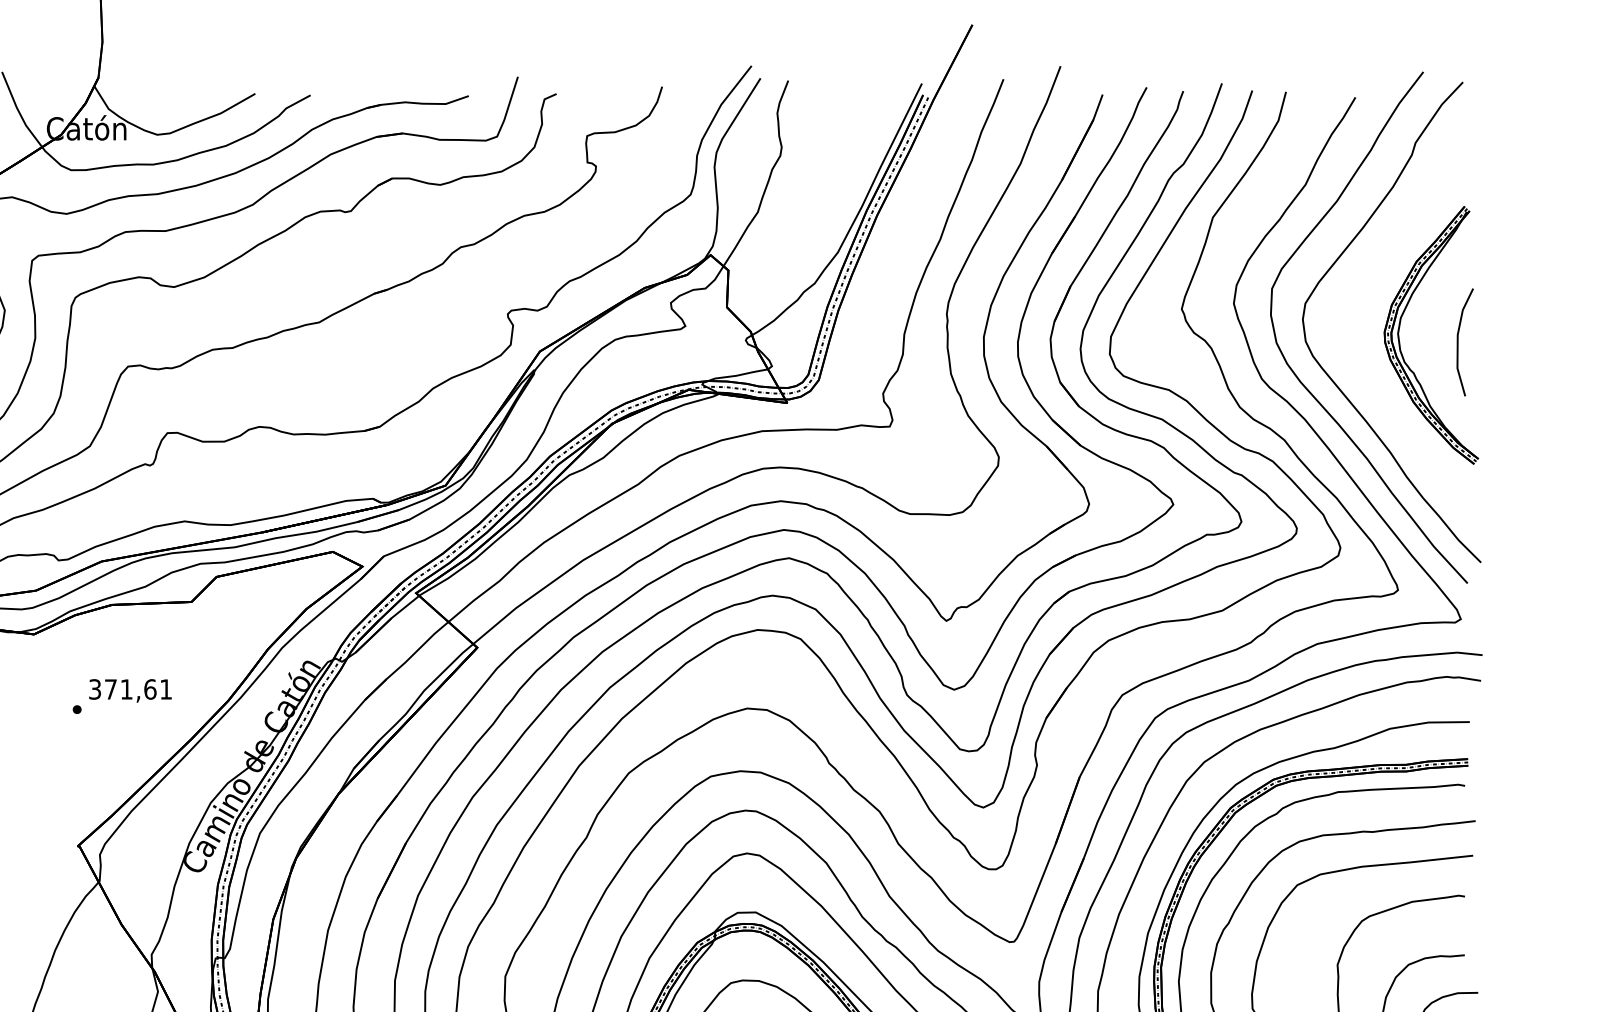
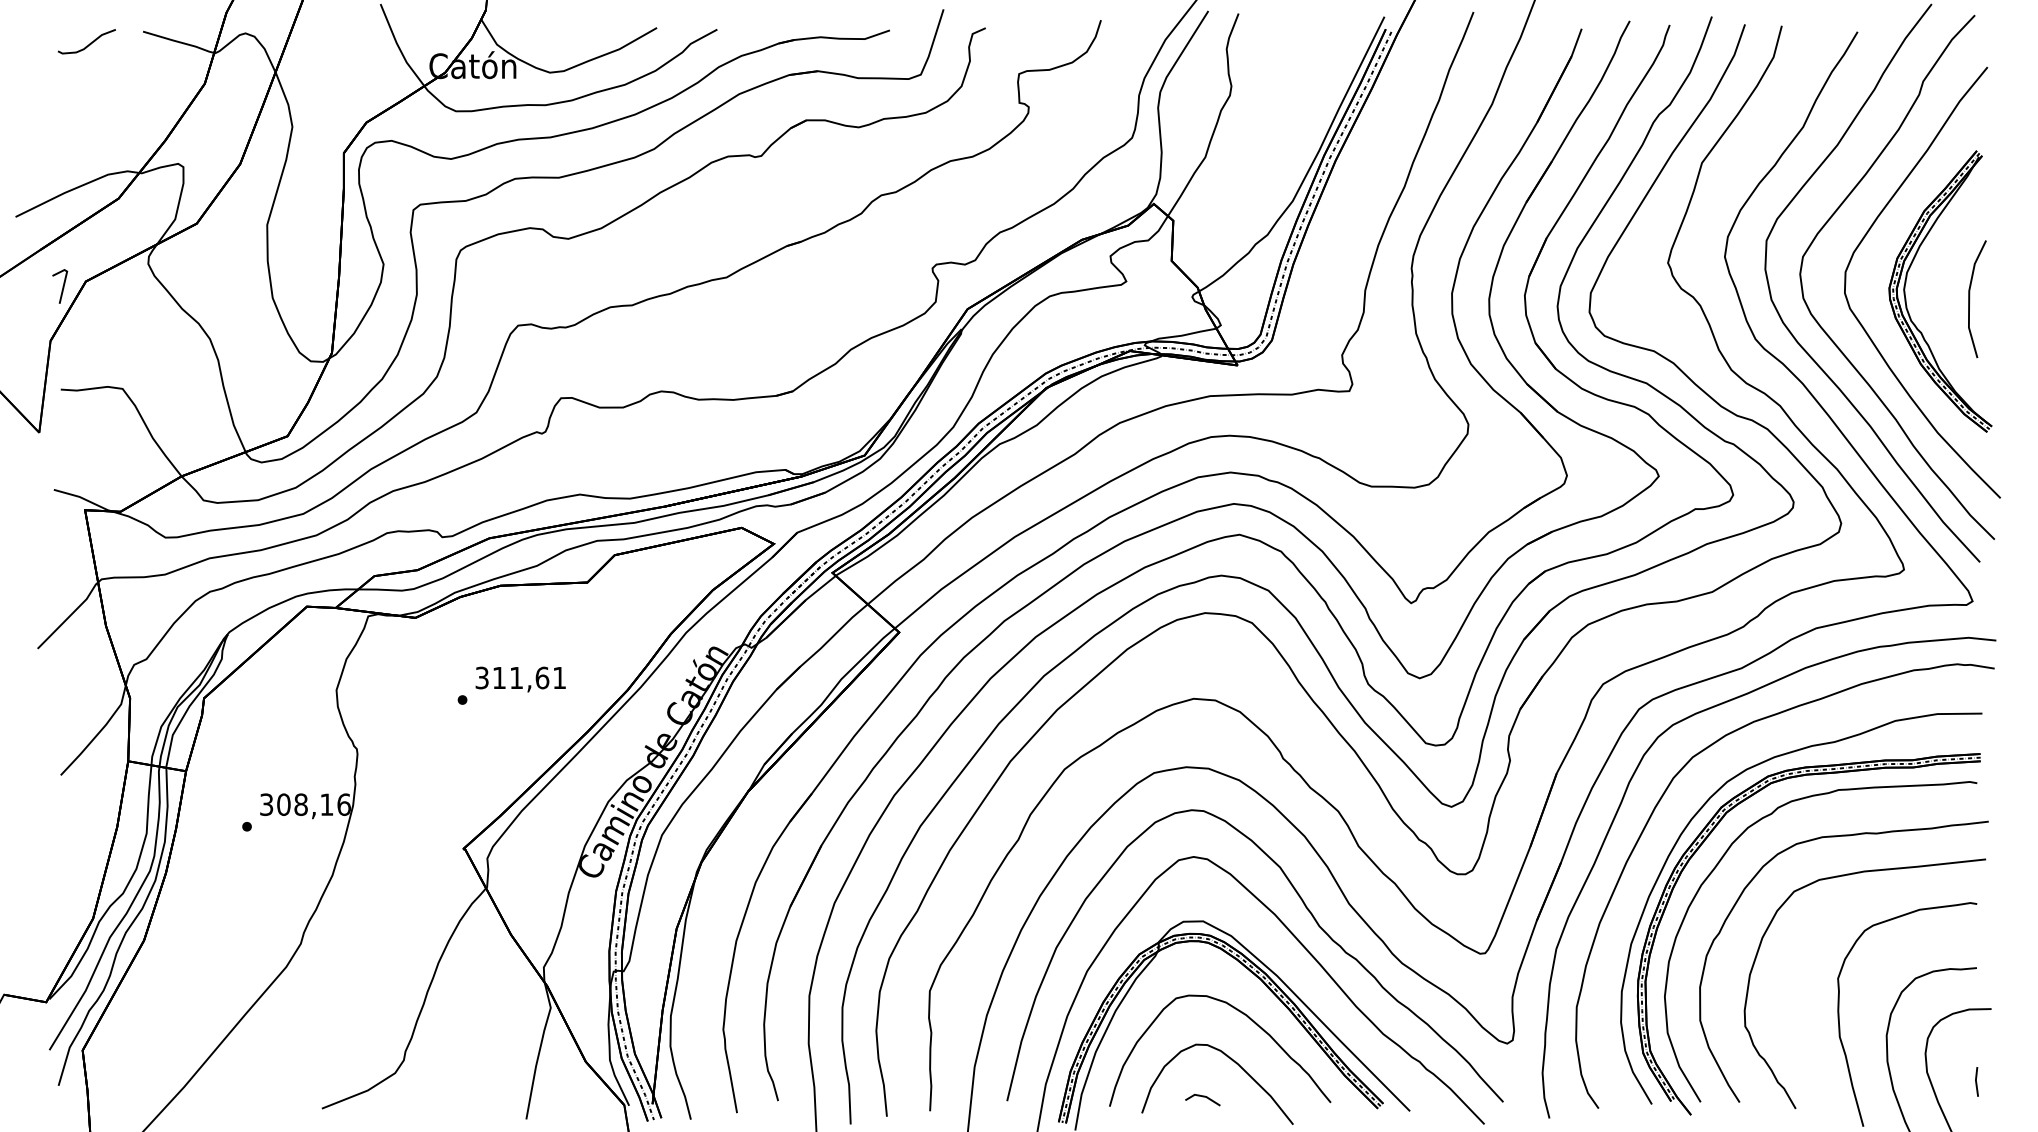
curve: (1359, 291) -> (1861, 243), added
text: (111, 689) -> (499, 677), 371,61 -> 311,61

